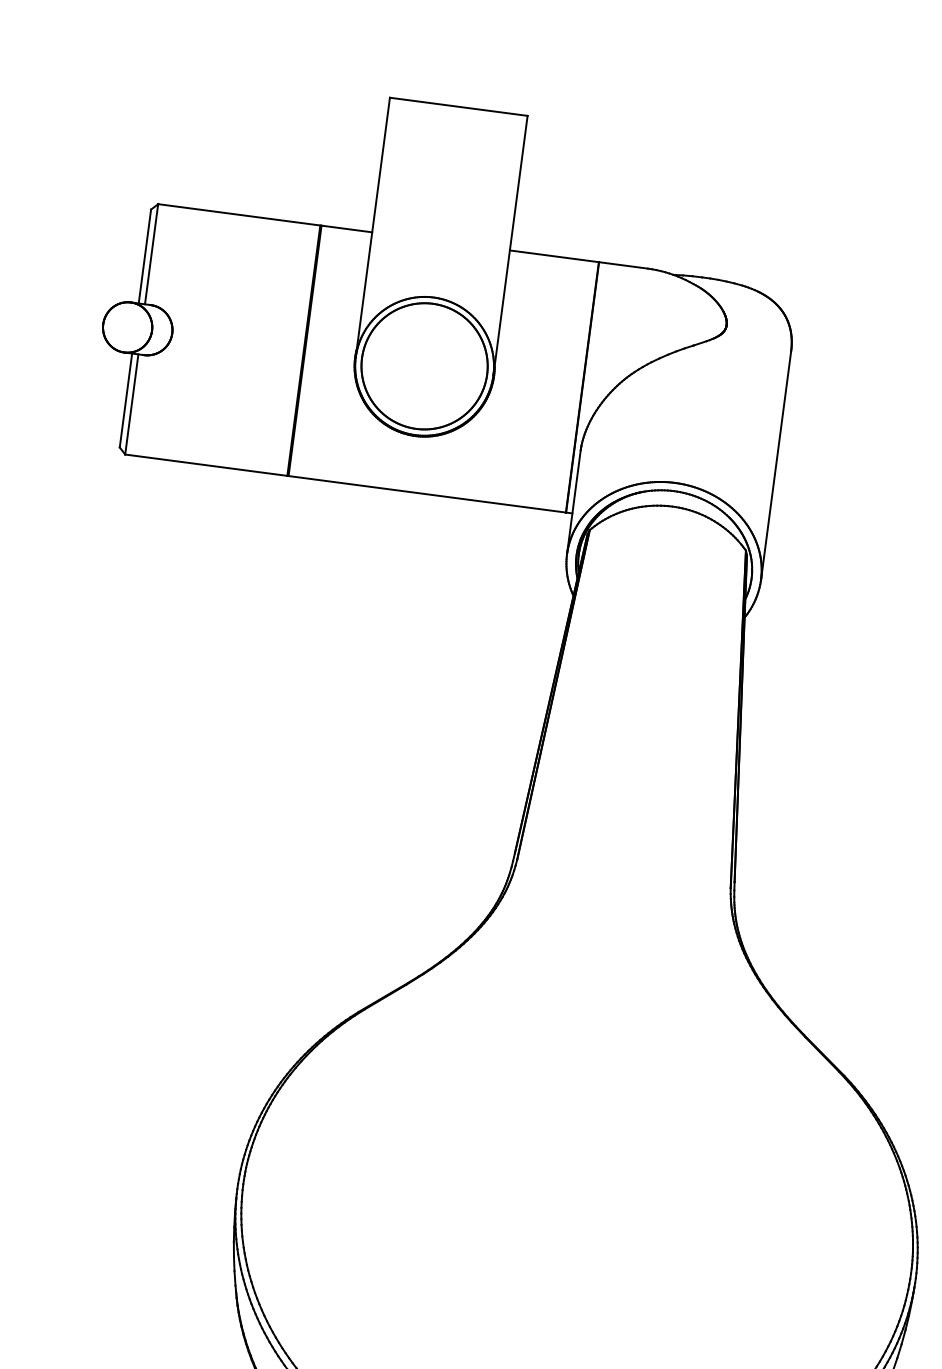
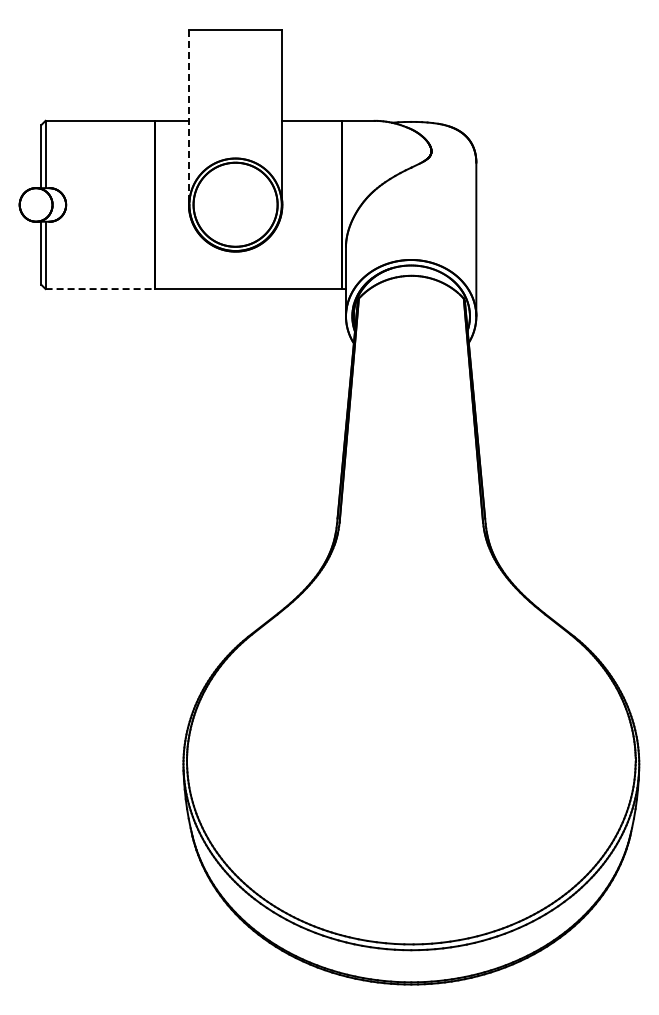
line: (372, 228) -> (189, 118), solid -> dashed
line: (206, 465) -> (100, 289), solid -> dashed

